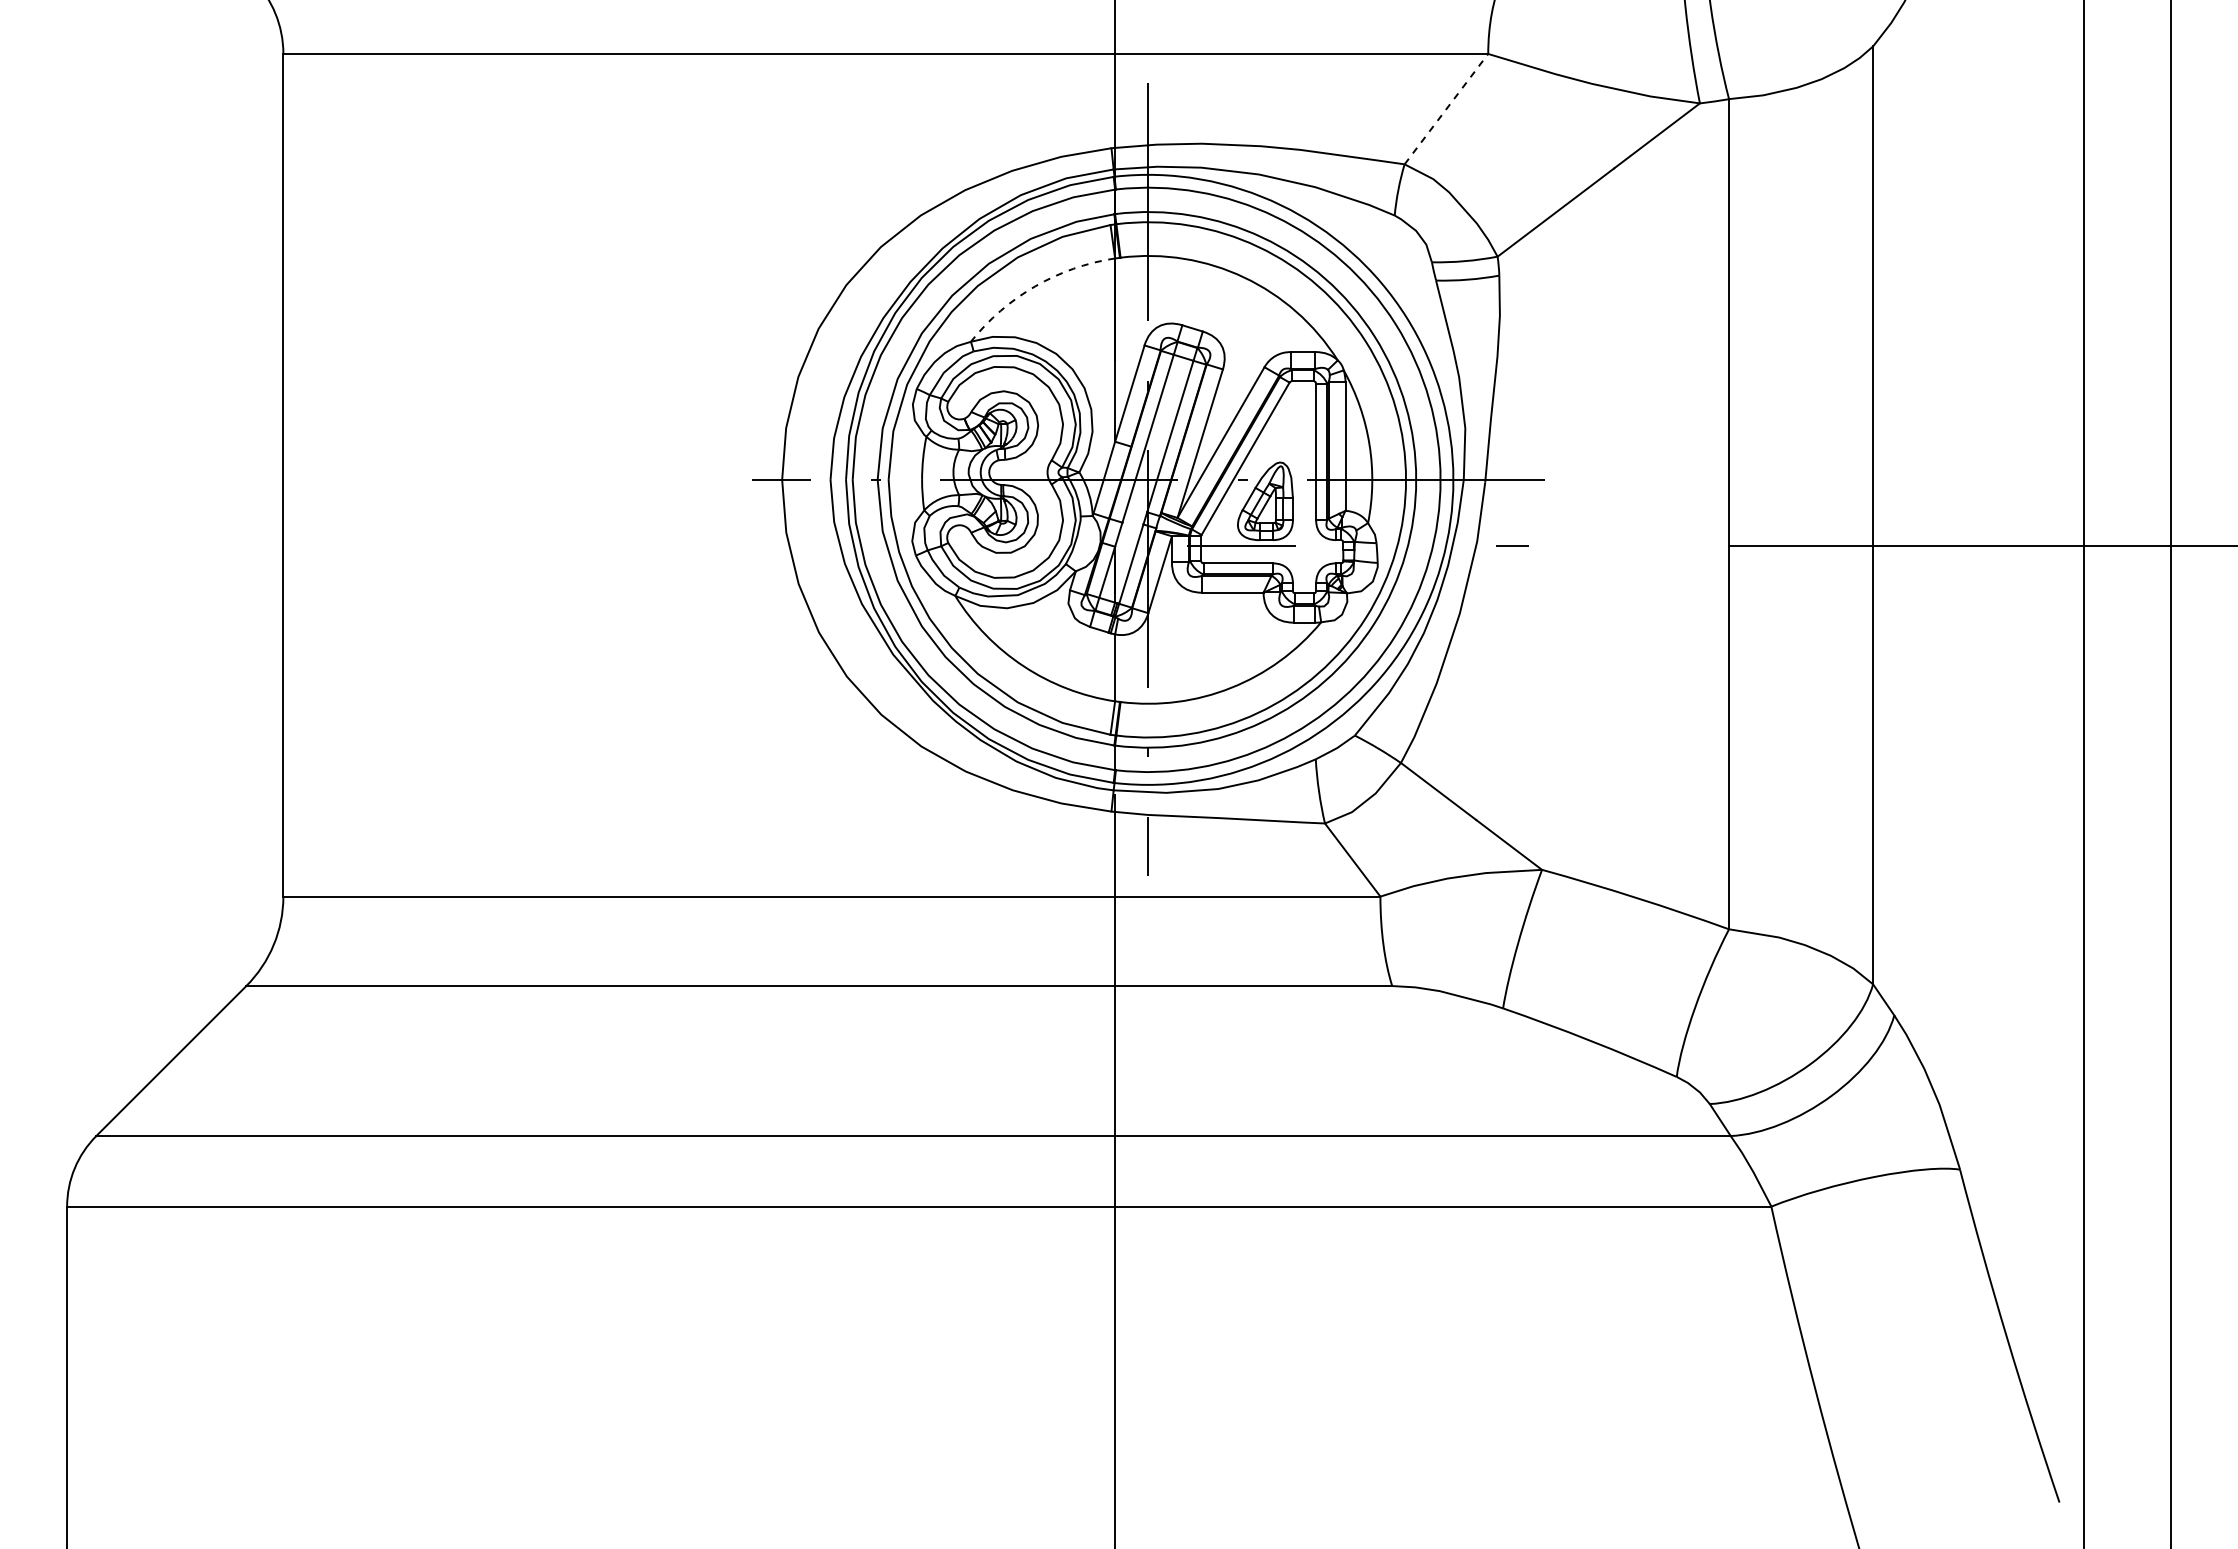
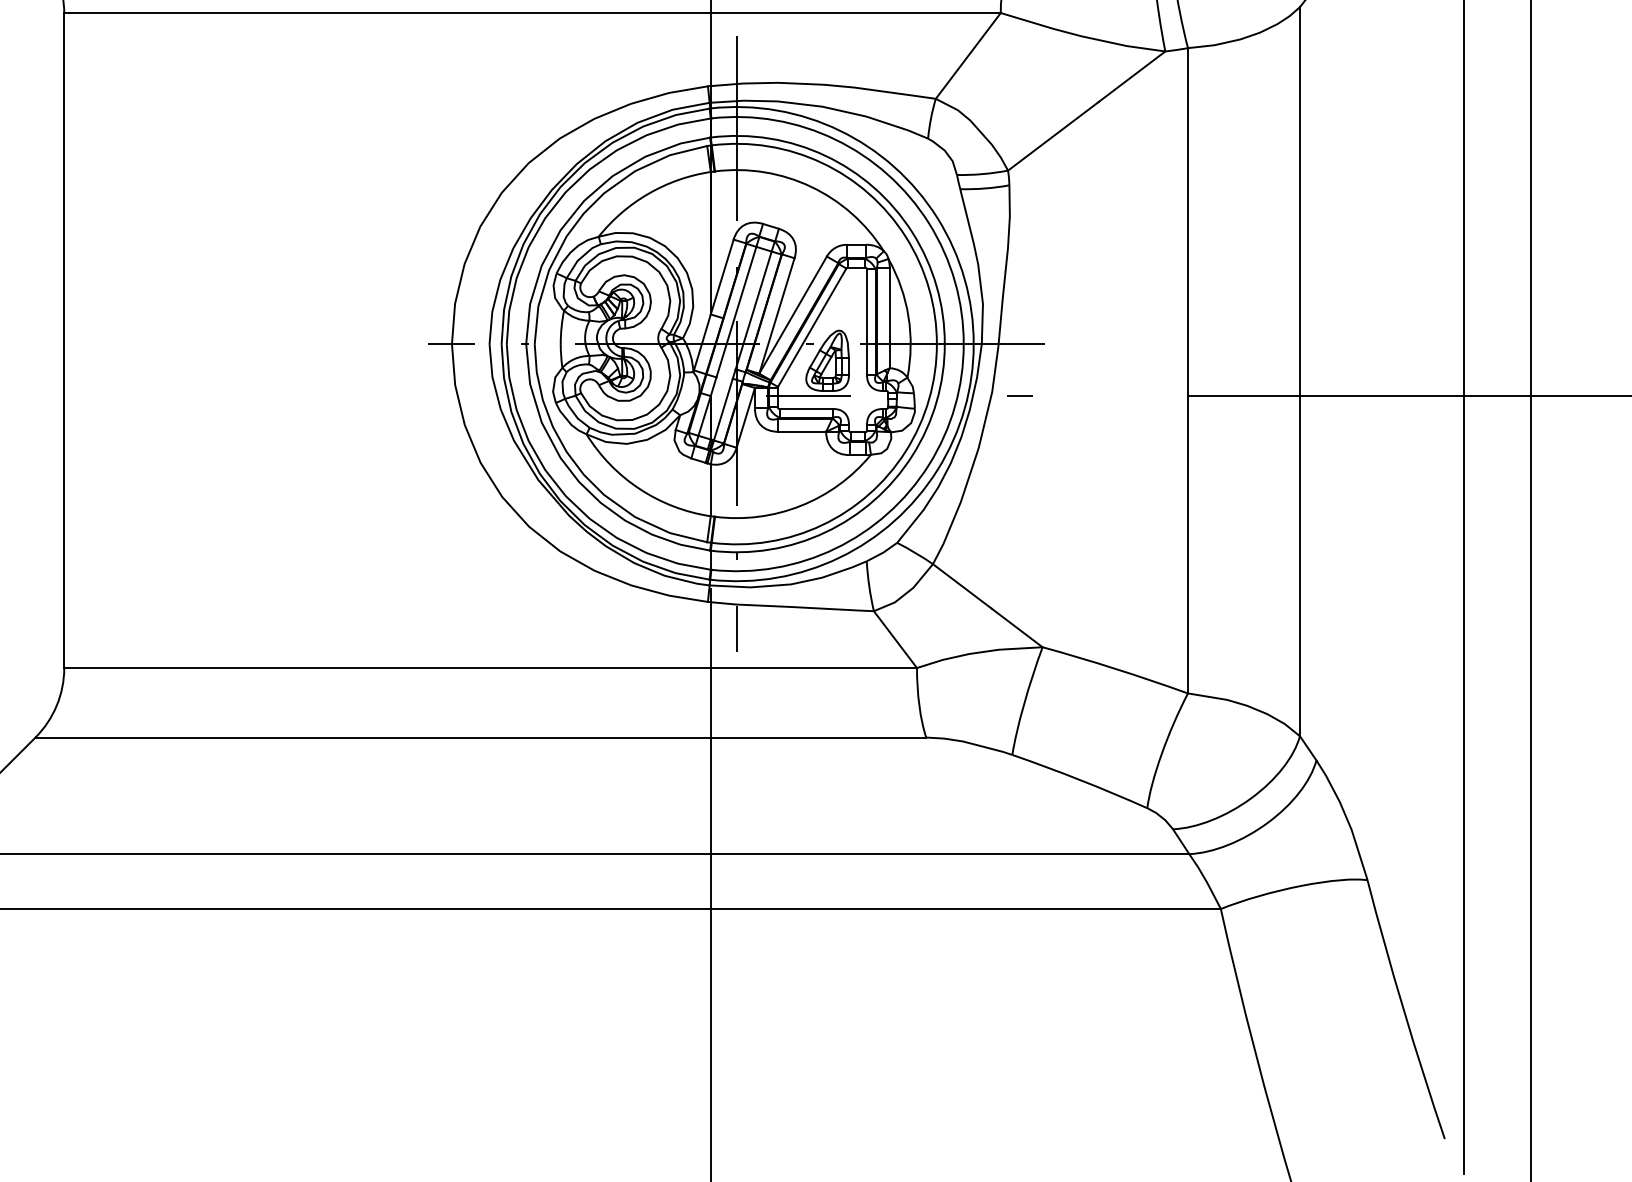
line: (1446, 108) -> (968, 55), dashed -> solid
arc: (1035, 286) -> (648, 193), dashed -> solid

